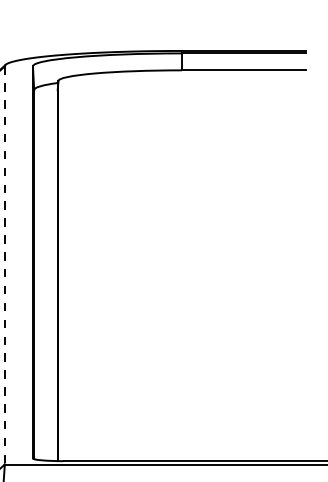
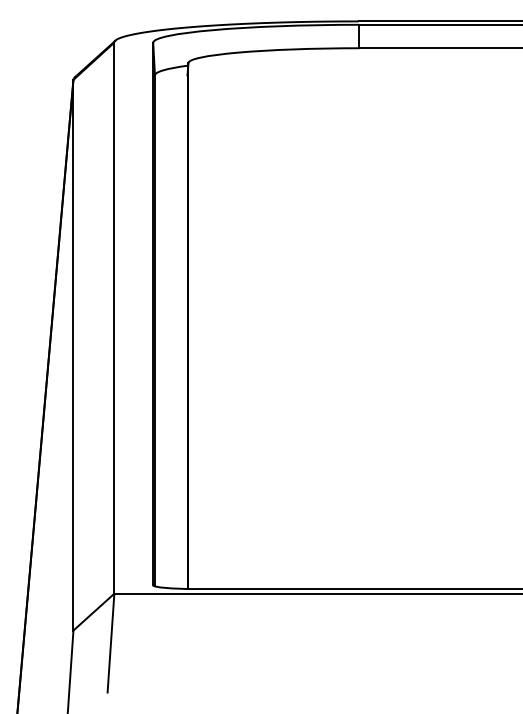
line: (4, 265) -> (114, 318), dashed -> solid

